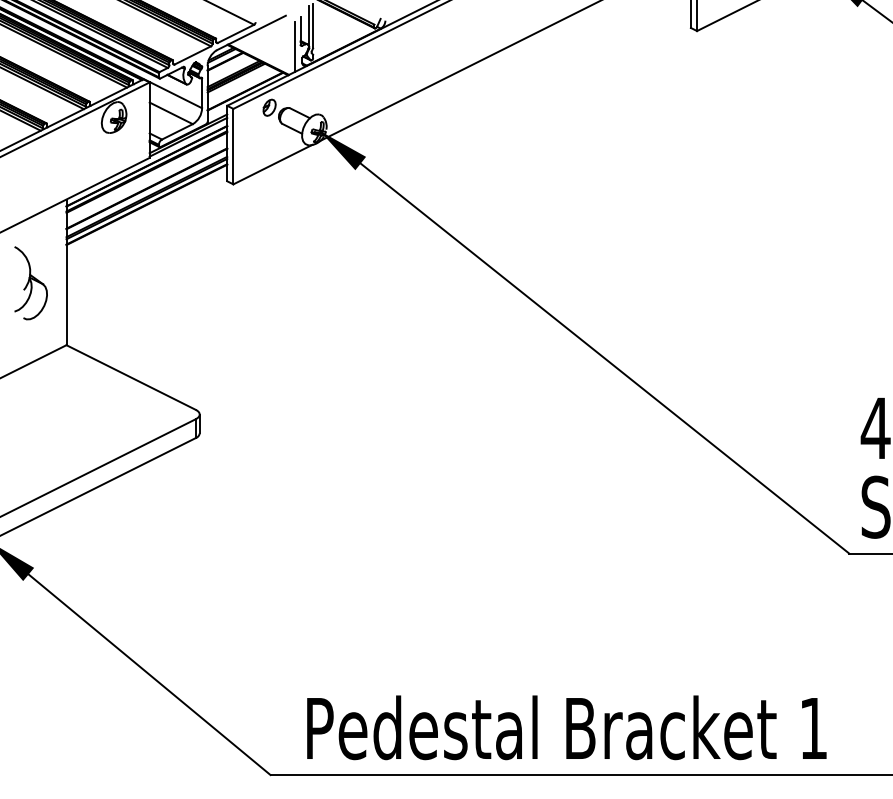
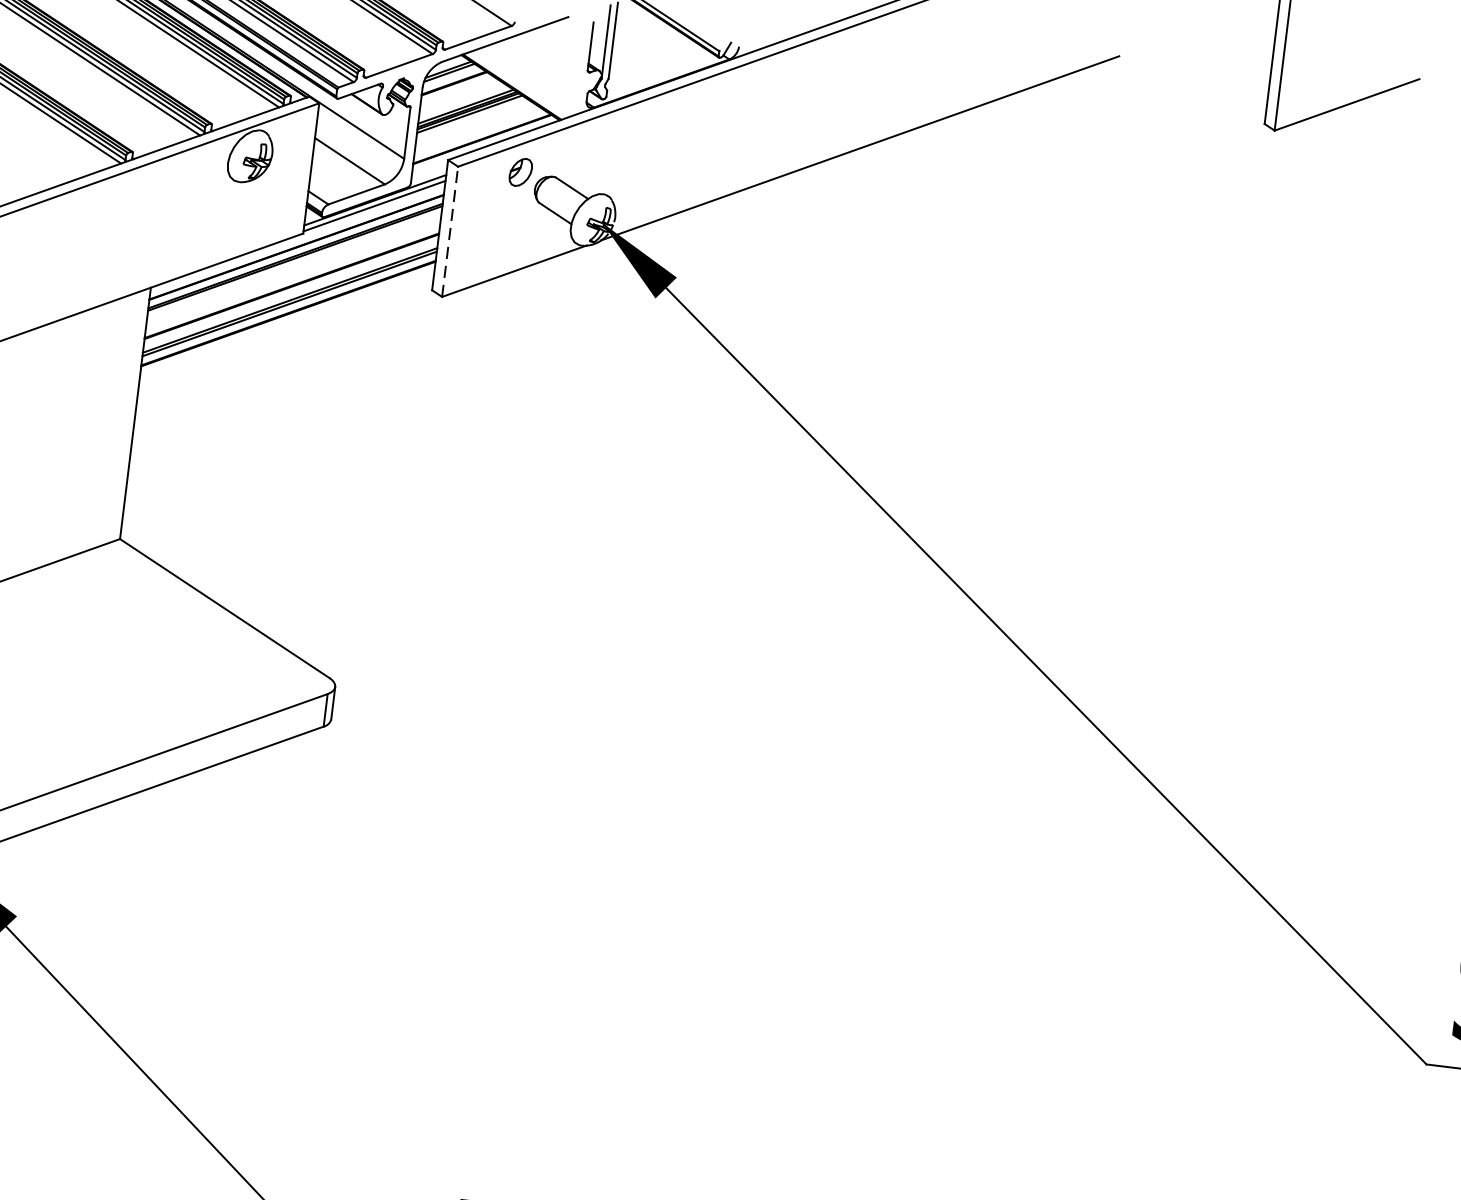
line: (295, 46) -> (578, 72), removed
line: (233, 146) -> (450, 231), solid -> dashed
part: (30, 283) -> (71, 424), removed

